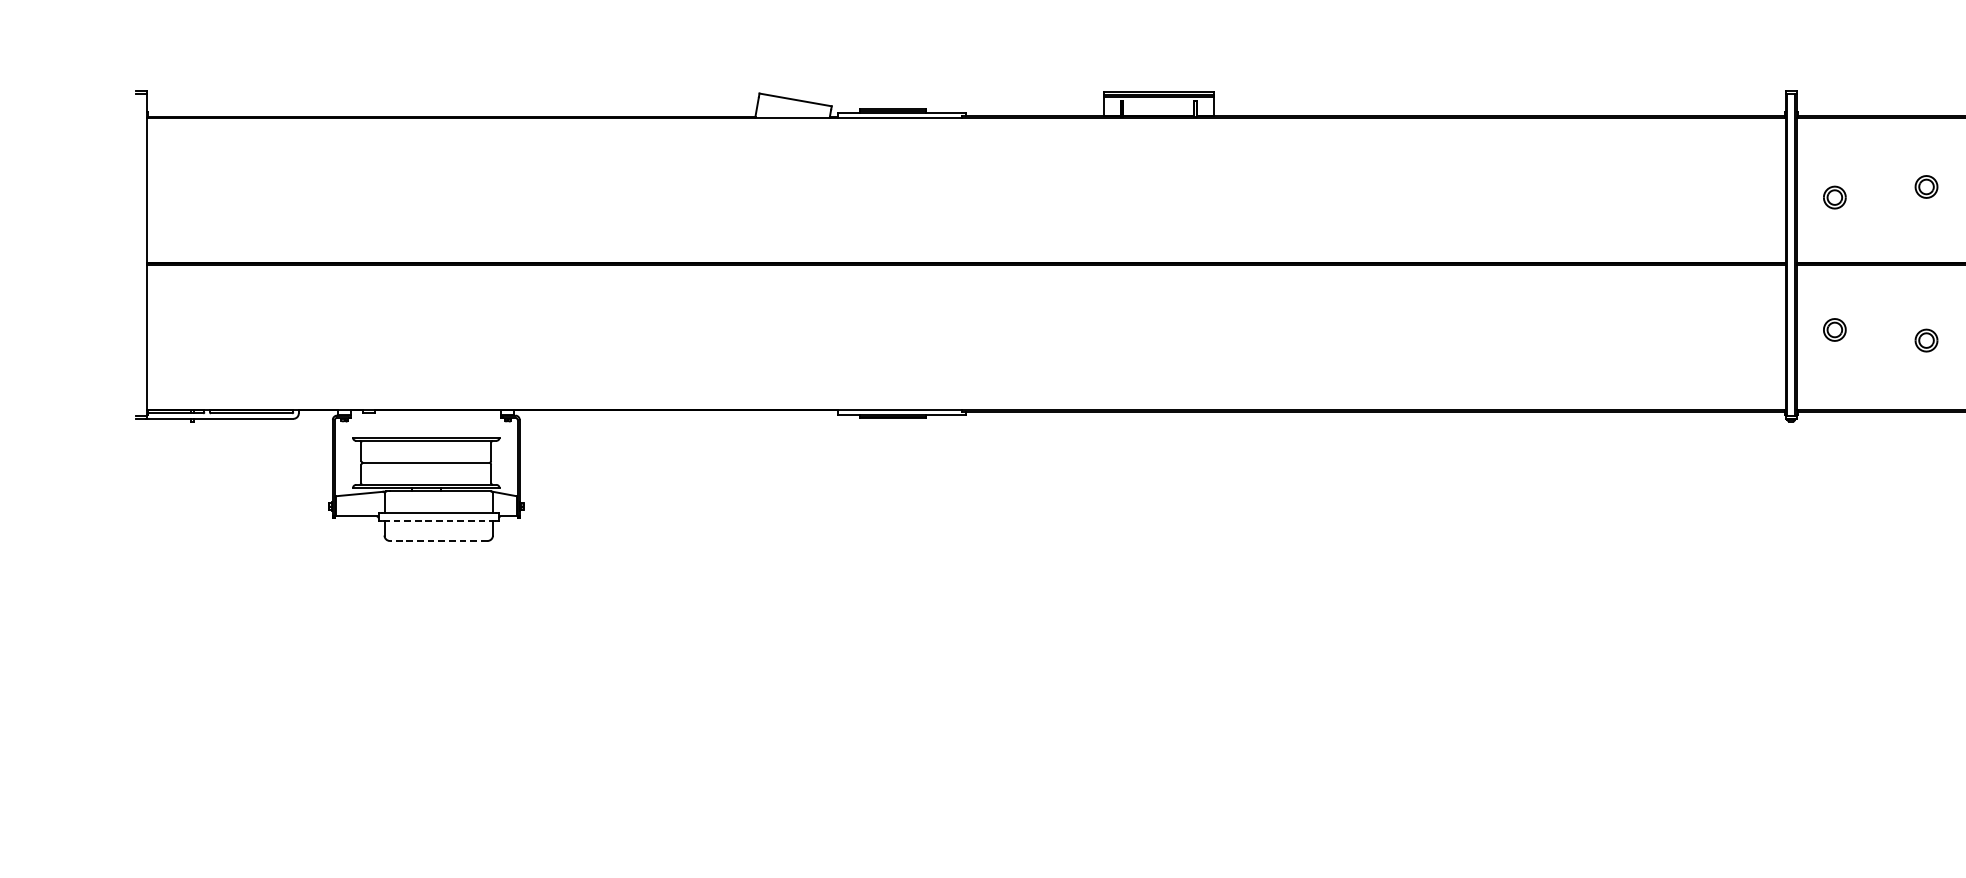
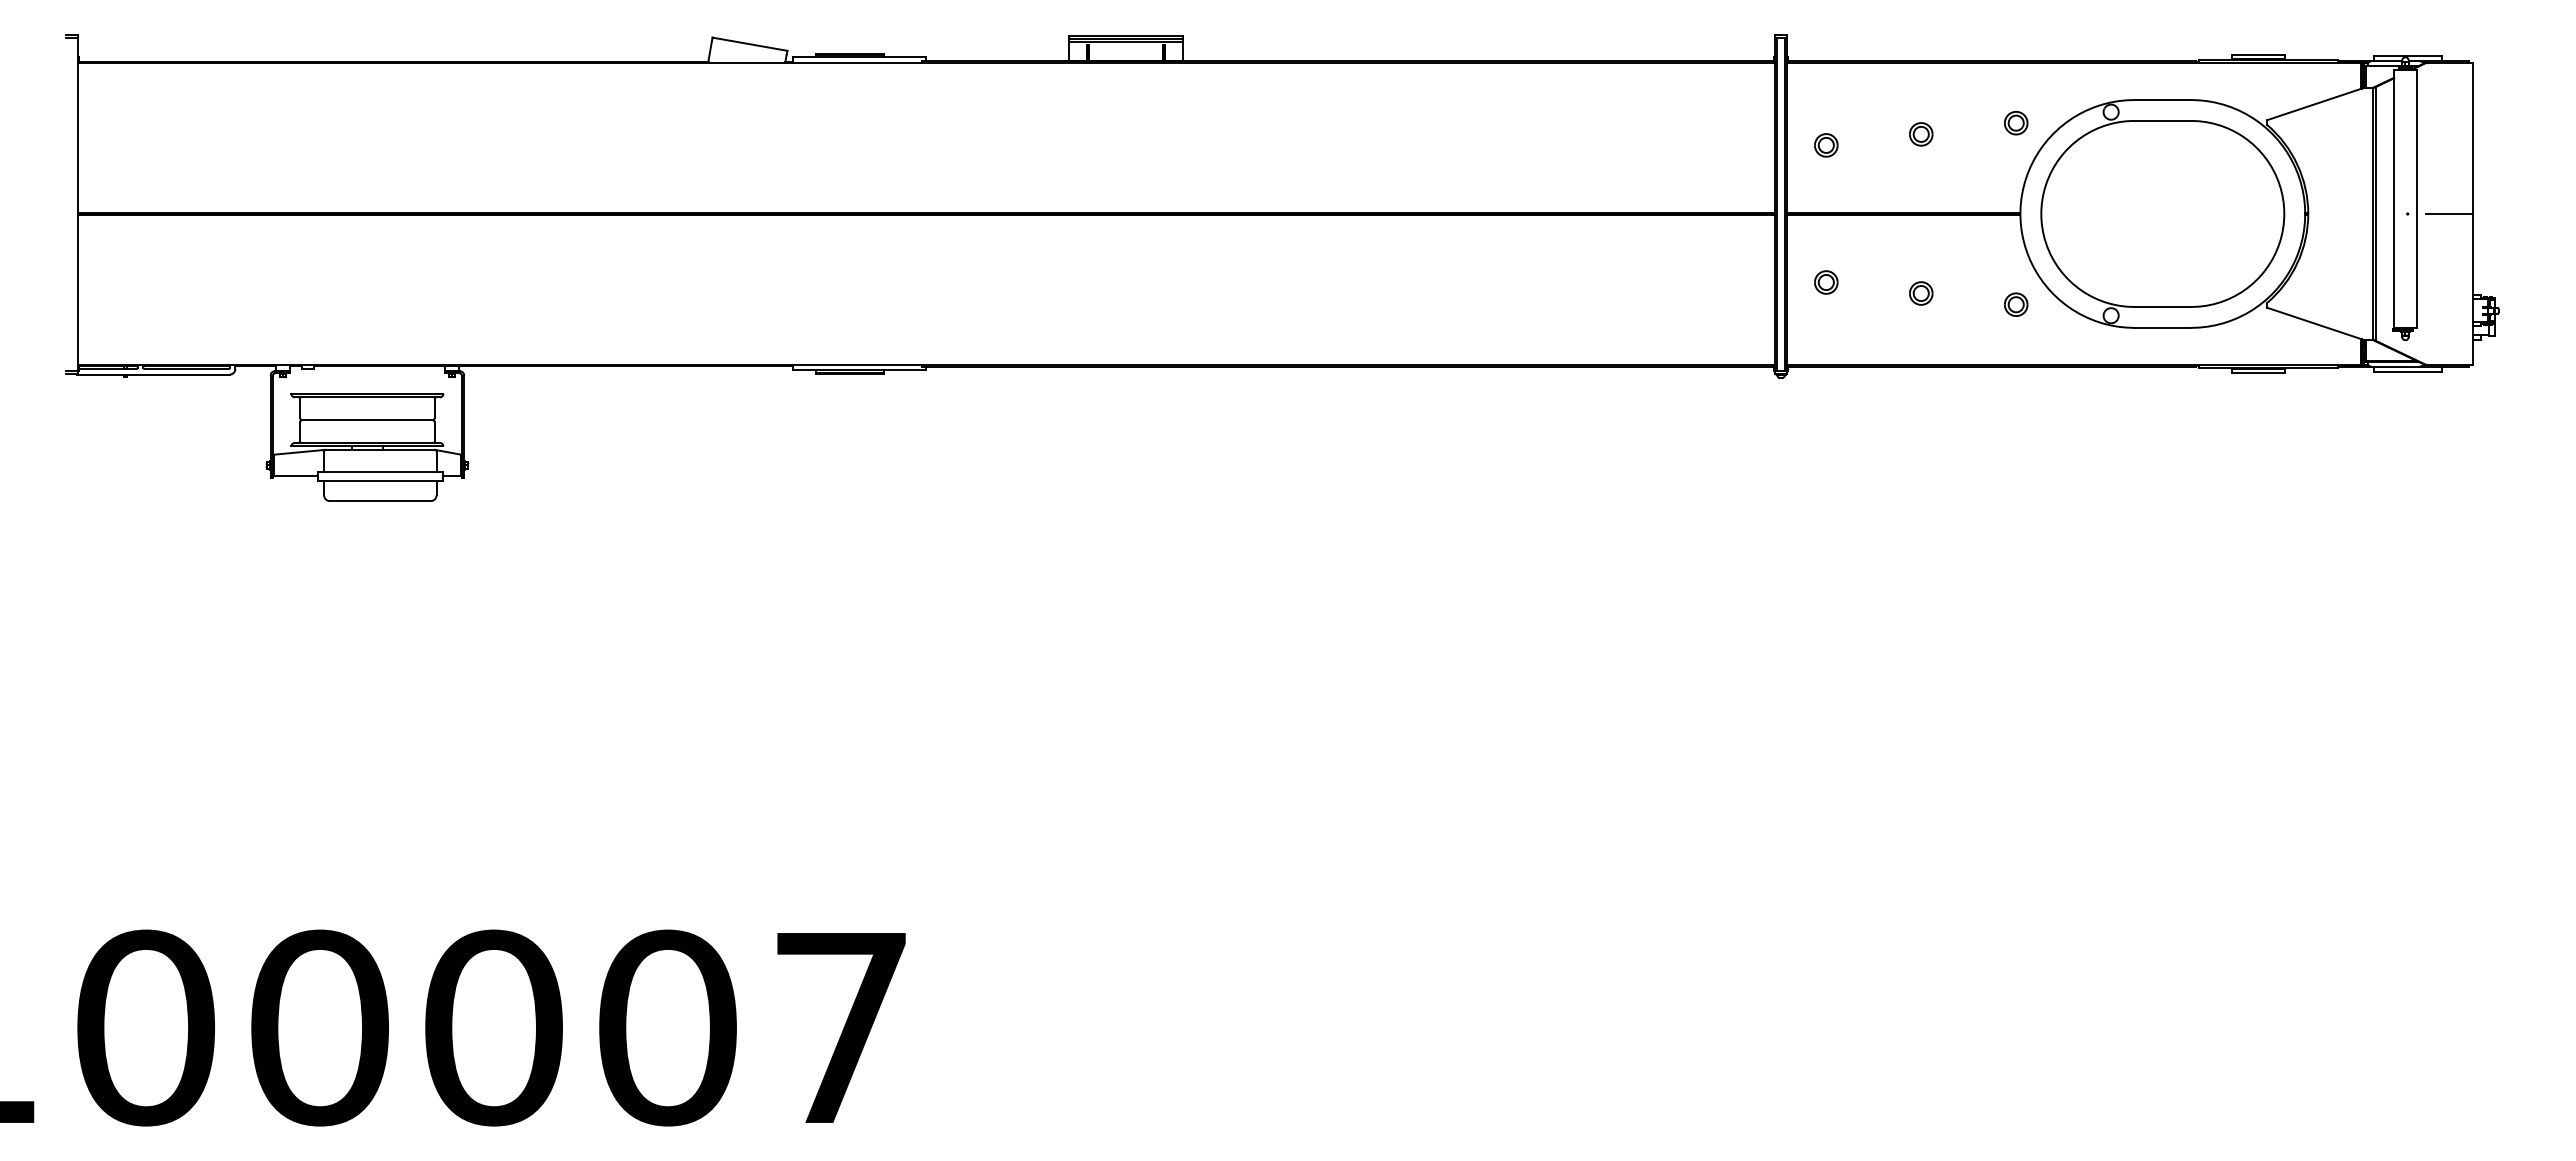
line: (437, 521) -> (379, 480), dashed -> solid
line: (438, 541) -> (380, 501), dashed -> solid

